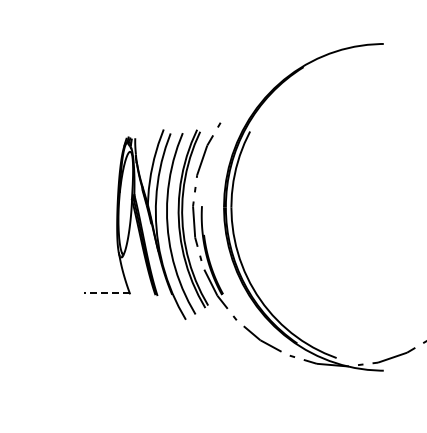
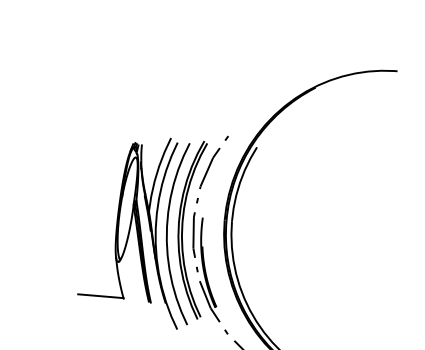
line: (106, 292) -> (100, 295), dashed -> solid

